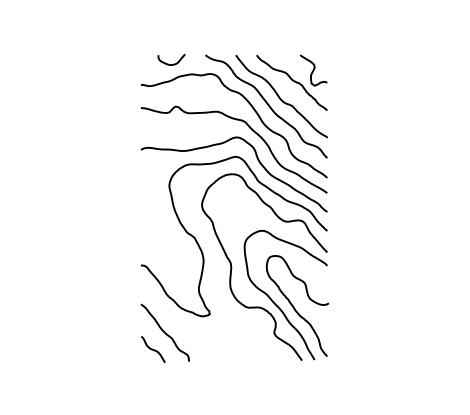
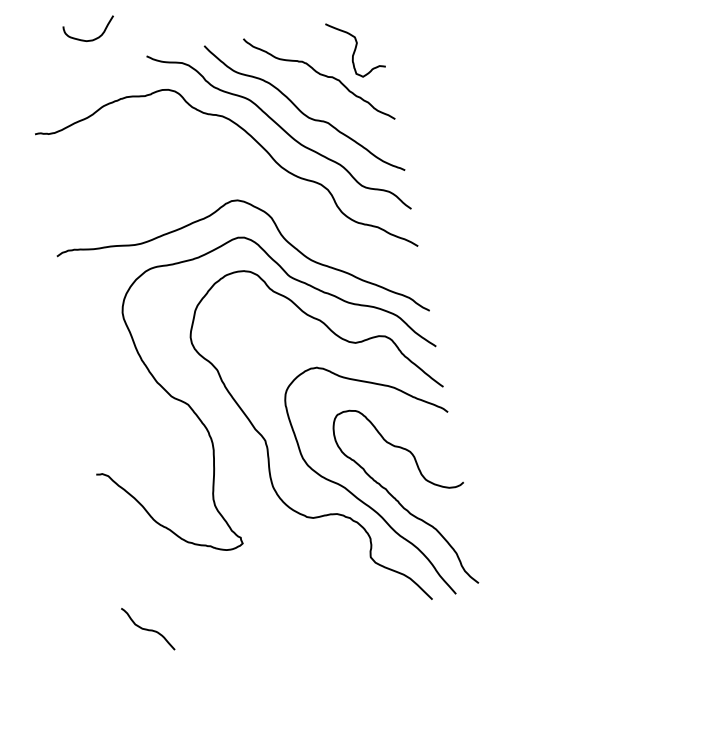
curve: (173, 63) -> (94, 37), moved
curve: (251, 130) -> (259, 182), removed
curve: (164, 332) -> (163, 593), removed

